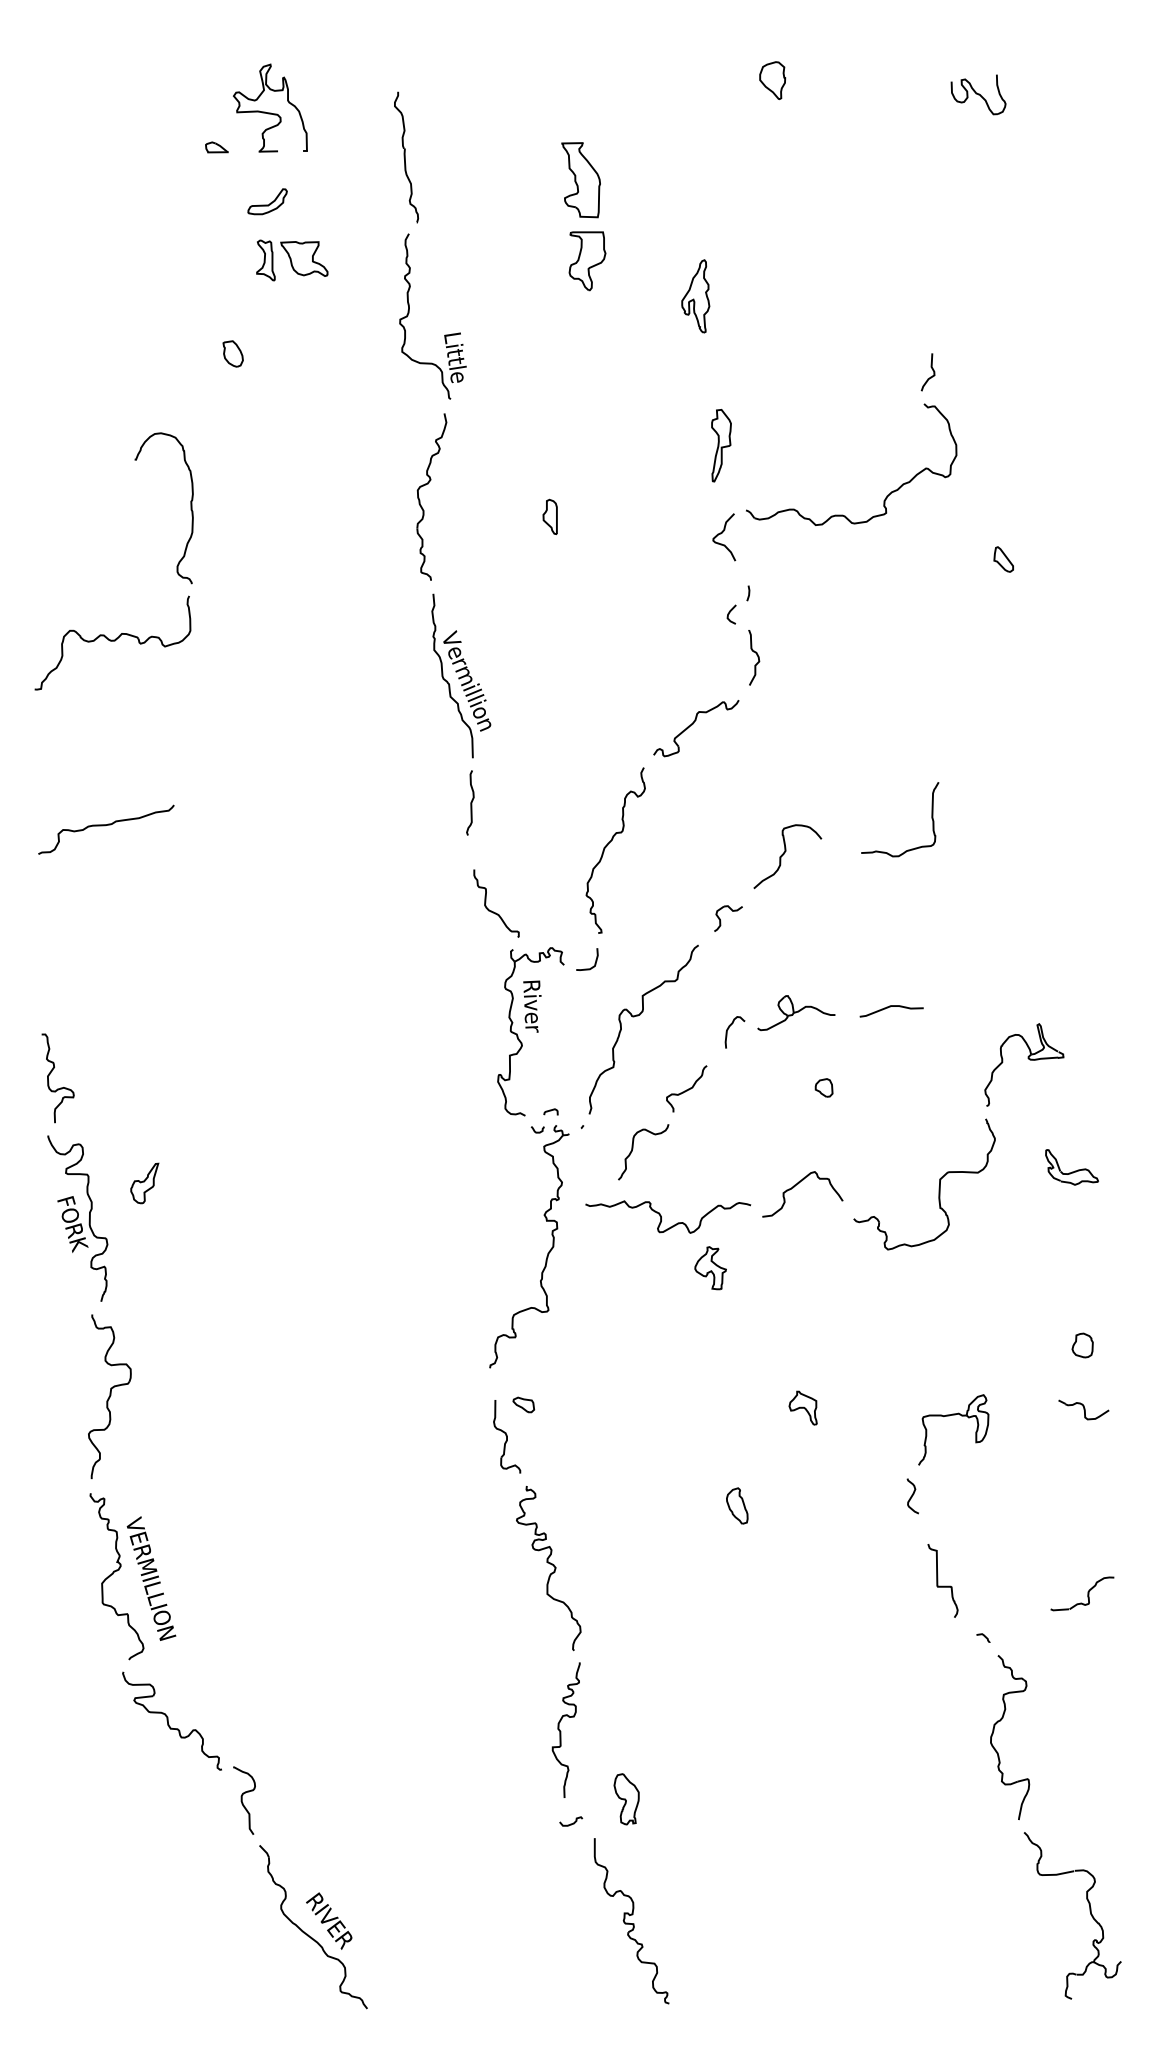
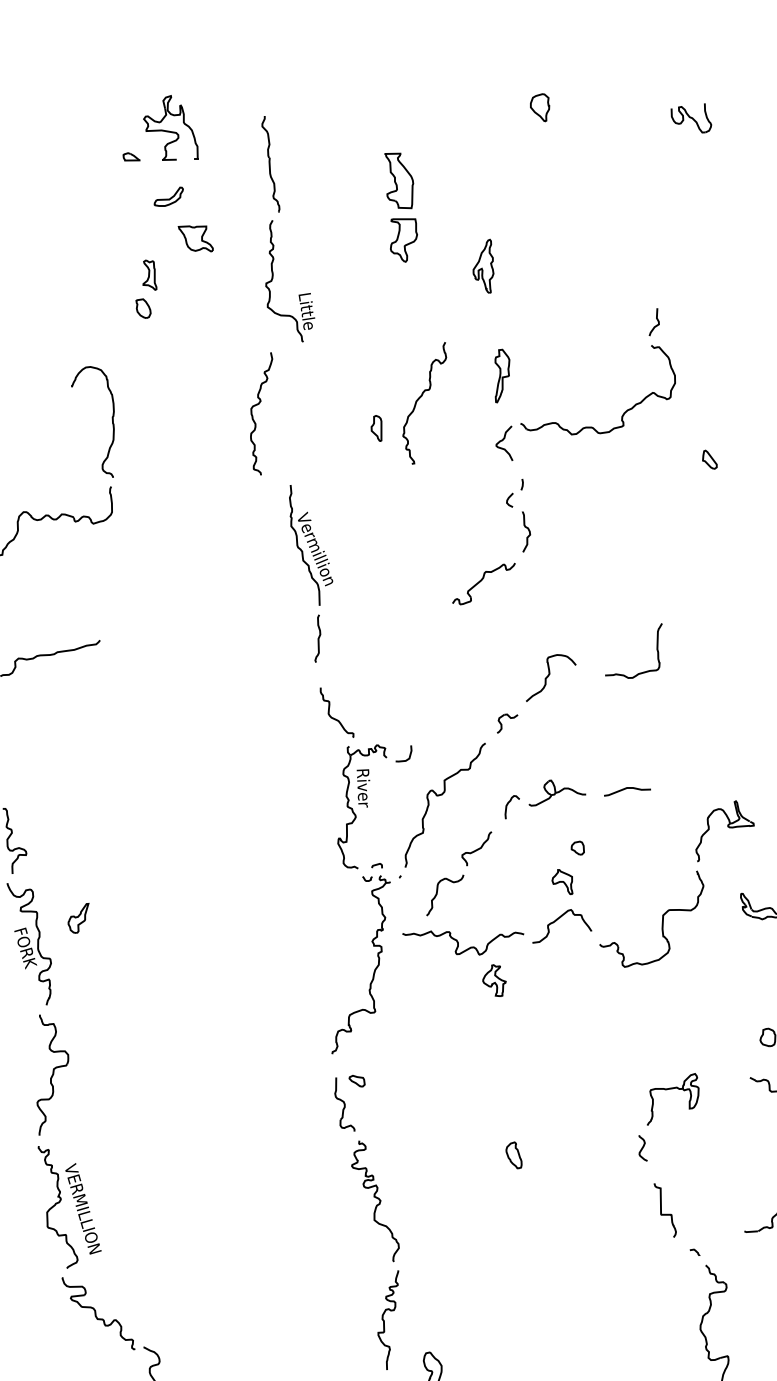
part: (265, 260) -> (149, 275), moved
part: (420, 500) -> (253, 416), moved
curve: (607, 846) -> (418, 400), moved
part: (802, 1407) -> (561, 881), moved

